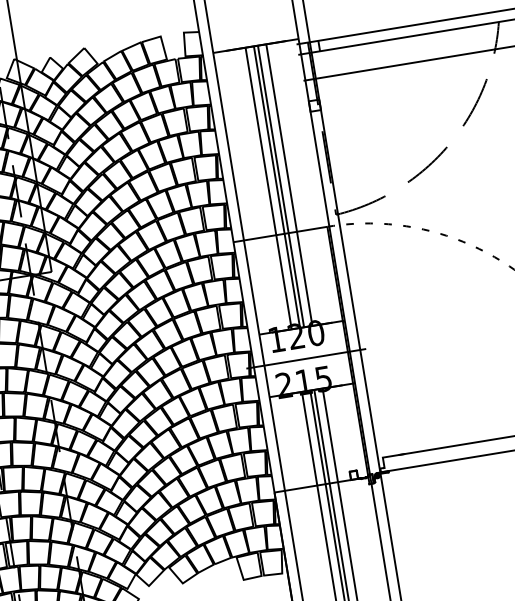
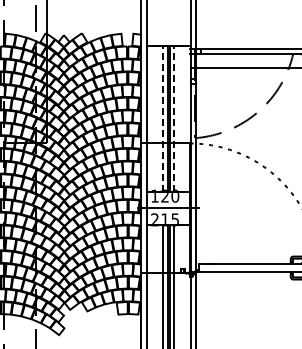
line: (290, 185) -> (174, 119), solid -> dashed
line: (269, 188) -> (163, 119), solid -> dashed

